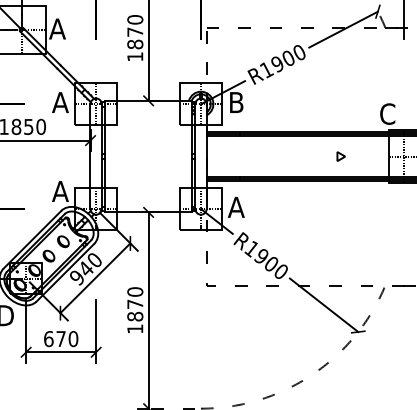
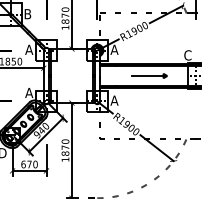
text: (56, 29) -> (27, 14), A -> B
text: (236, 101) -> (114, 49), B -> A
line: (304, 157) -> (147, 76), added

